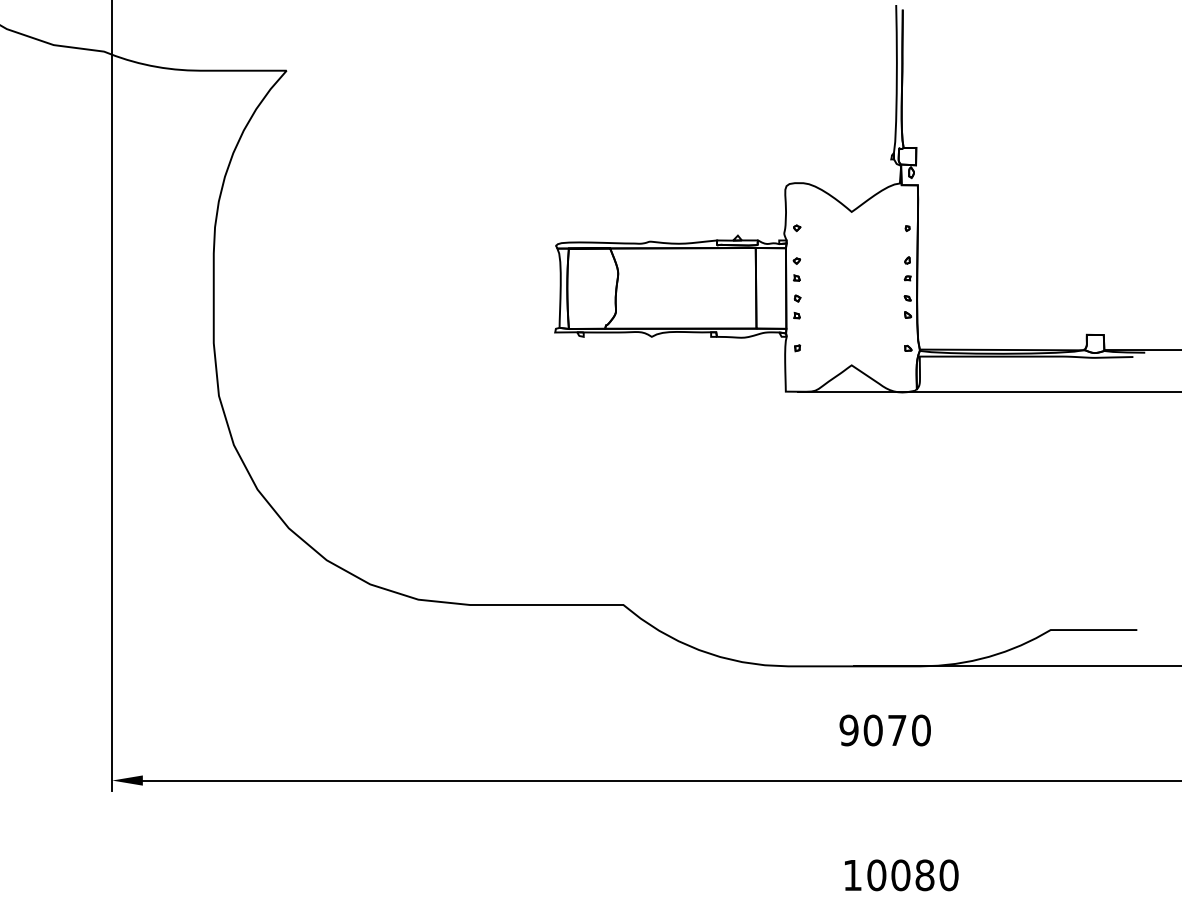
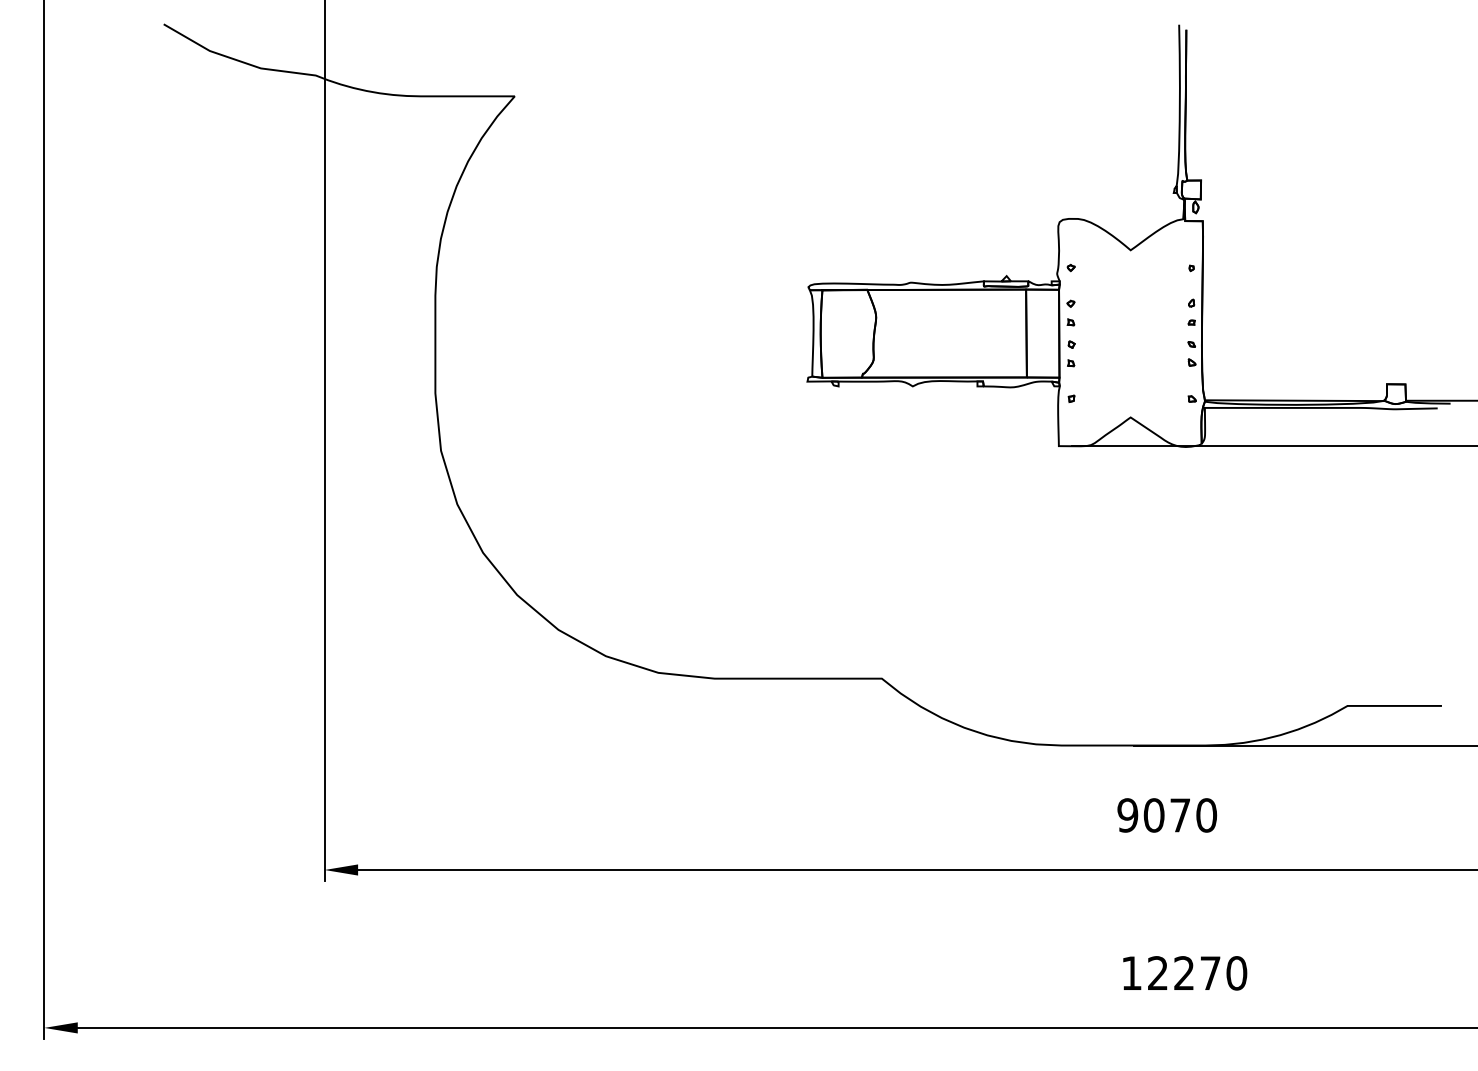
text: (900, 875) -> (1183, 973), 10080 -> 12270

